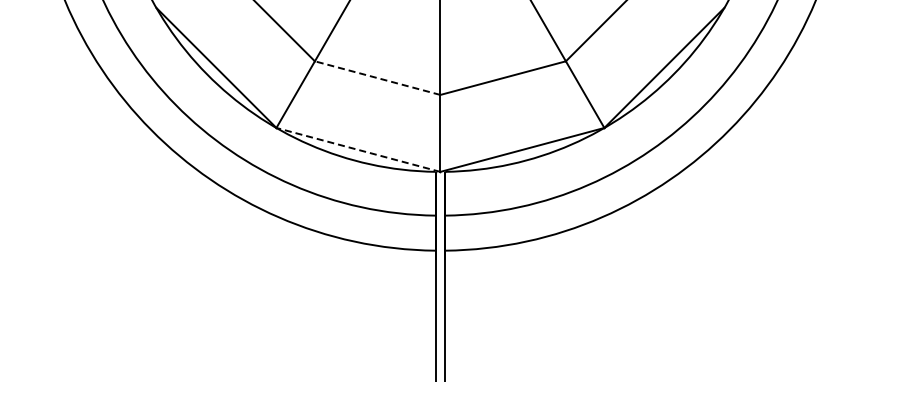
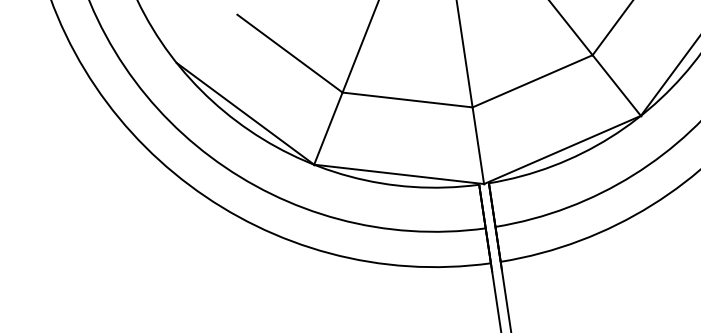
line: (377, 78) -> (407, 100), dashed -> solid
line: (358, 149) -> (399, 173), dashed -> solid

